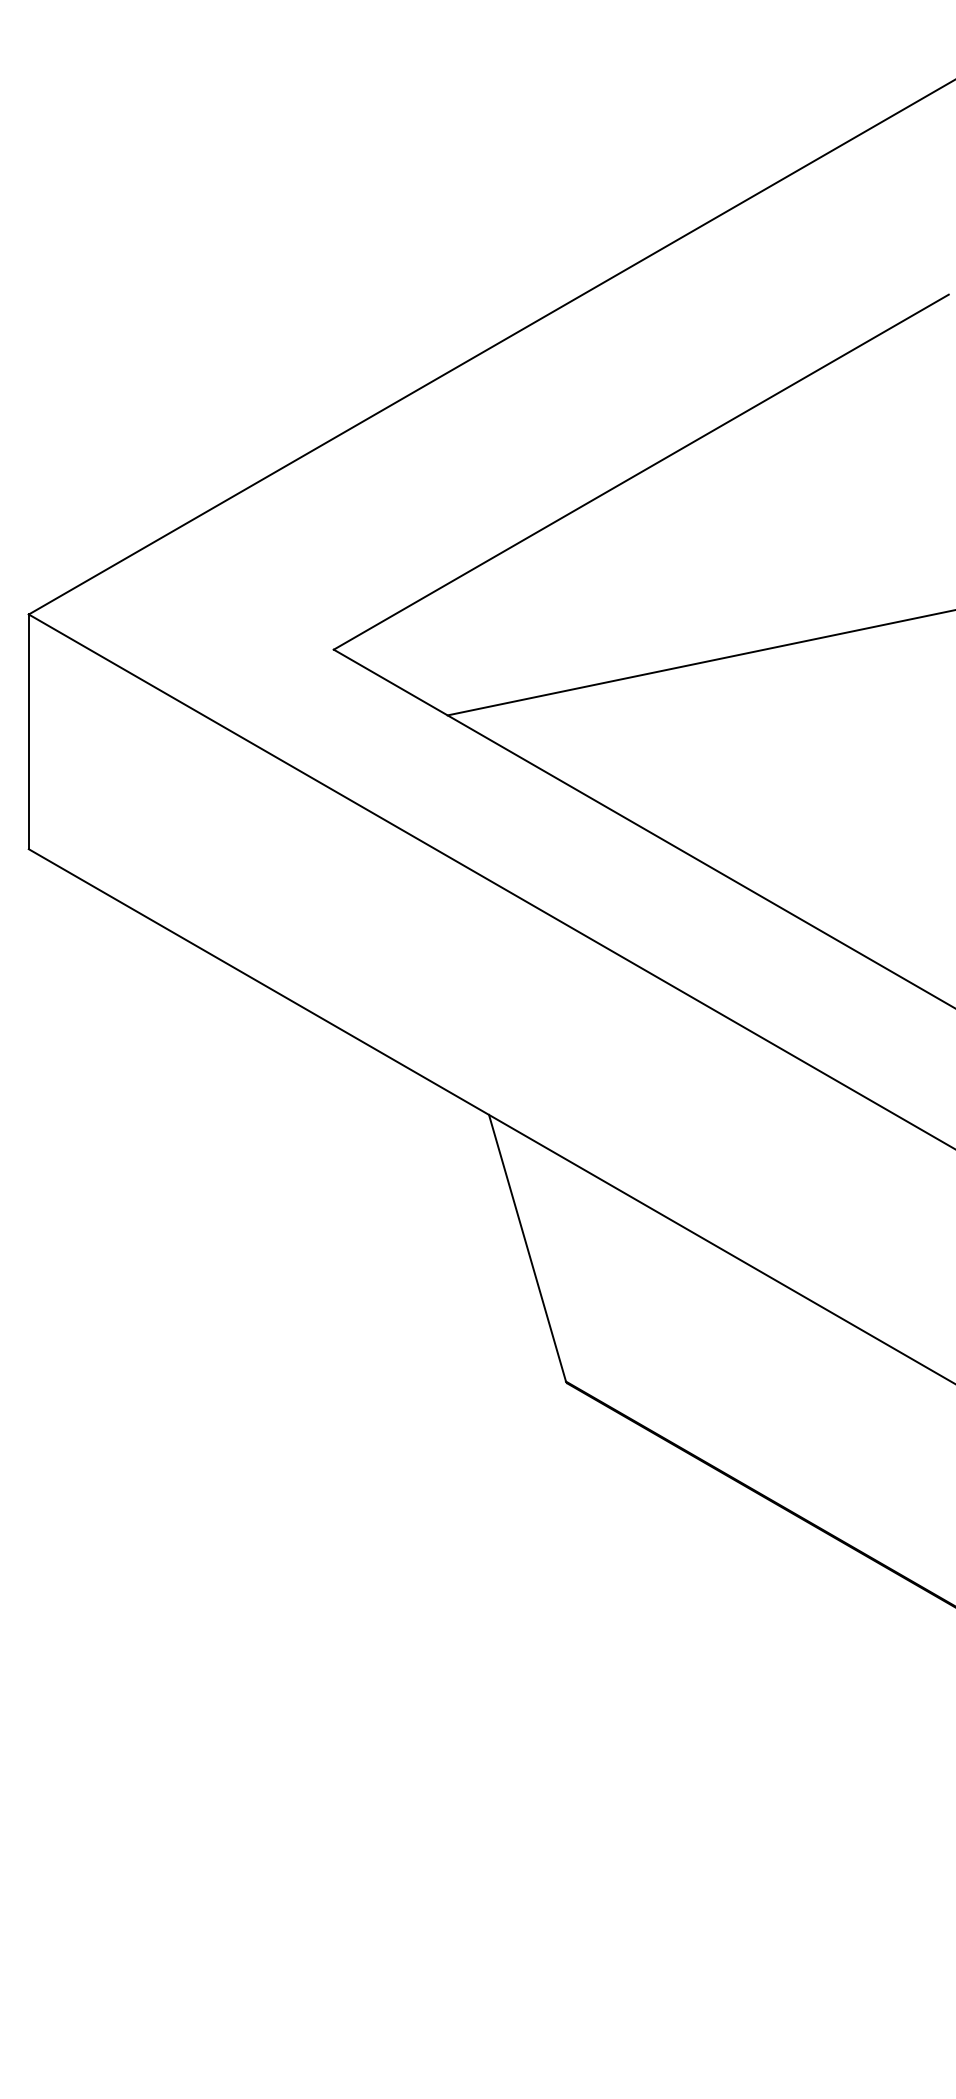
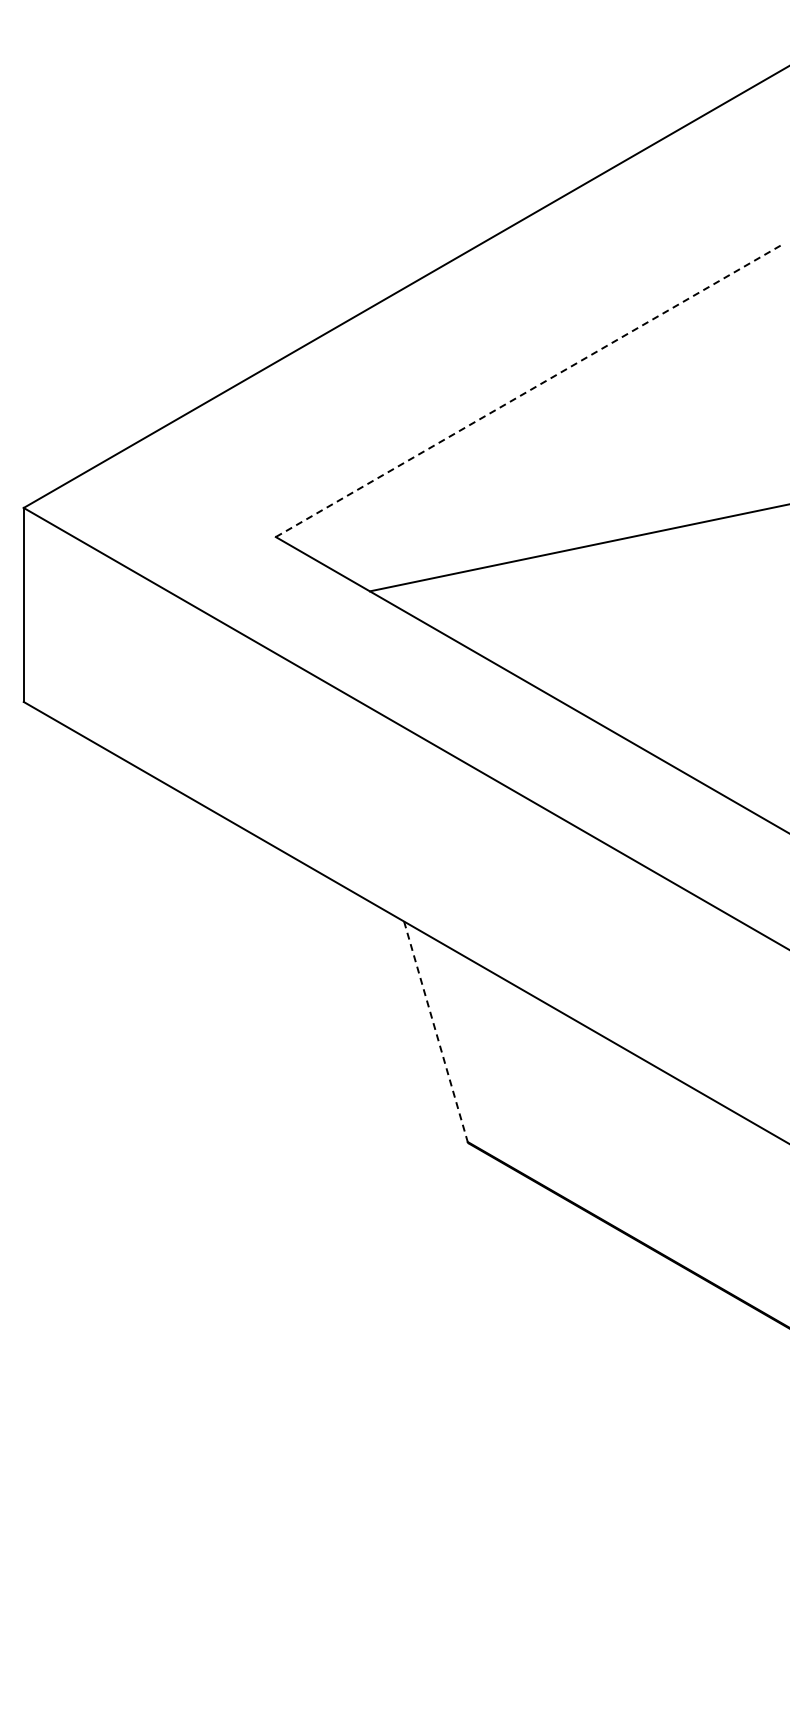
line: (641, 472) -> (530, 390), solid -> dashed
line: (527, 1247) -> (435, 1031), solid -> dashed

